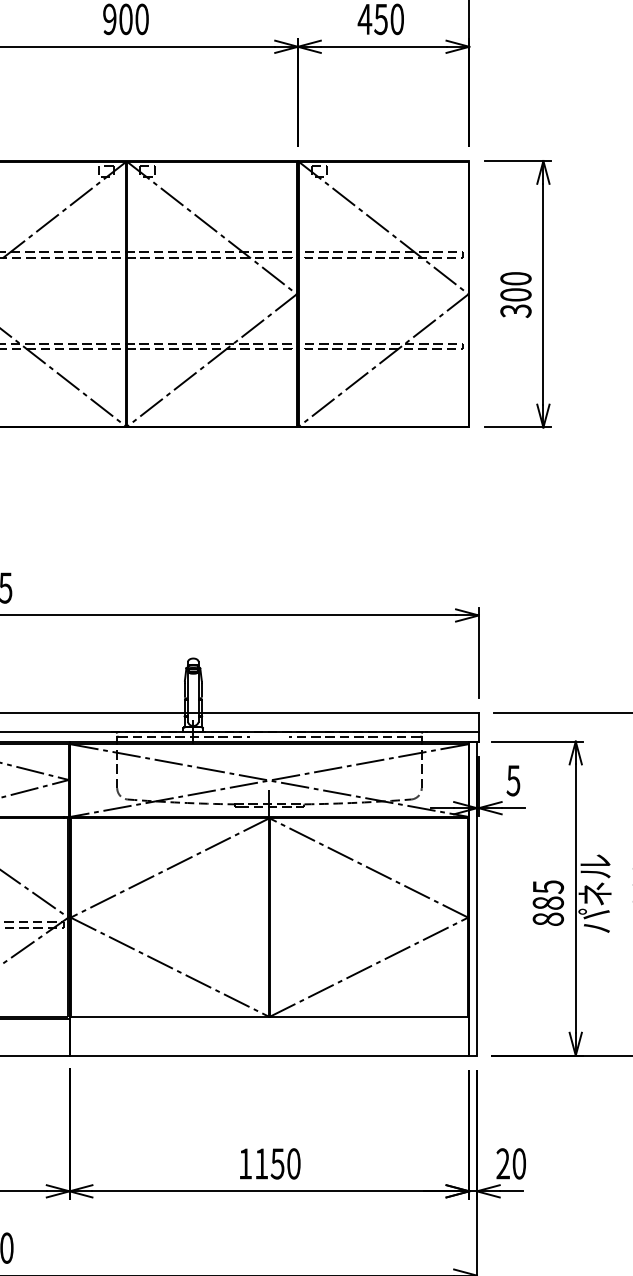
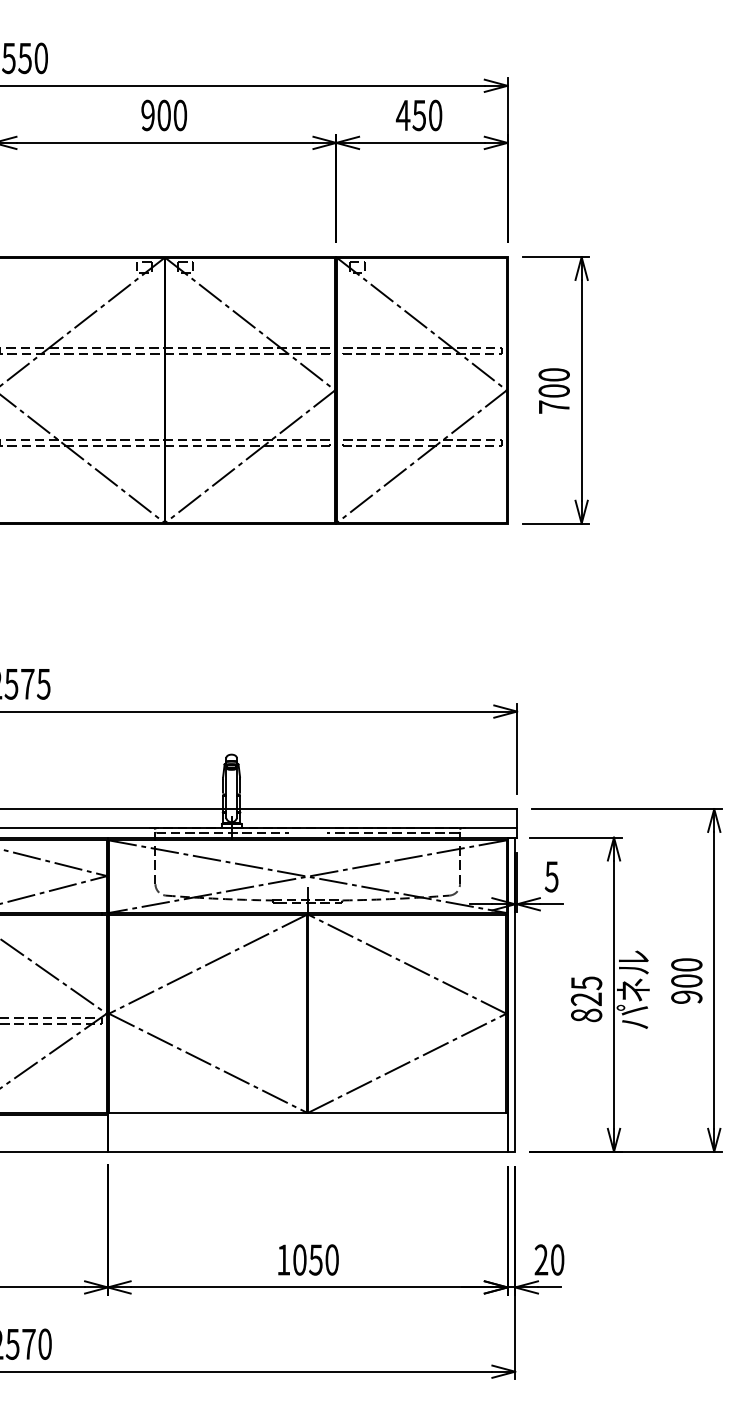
text: (515, 311) -> (553, 407), 300 -> 700
text: (548, 903) -> (586, 999), 885 -> 825
text: (261, 1163) -> (299, 1259), 1150 -> 1050

